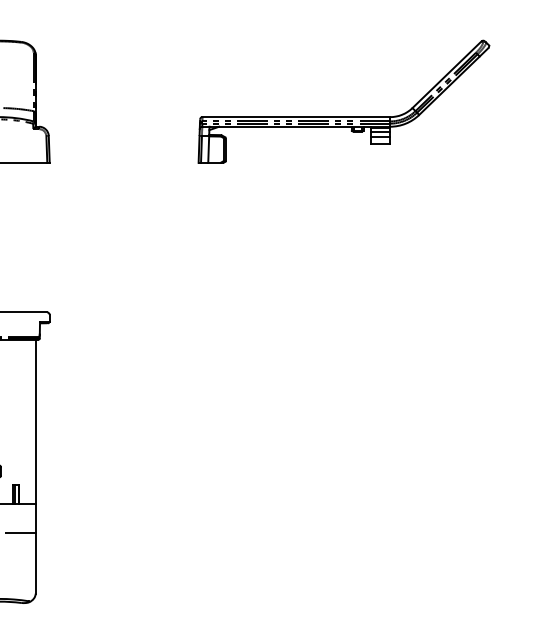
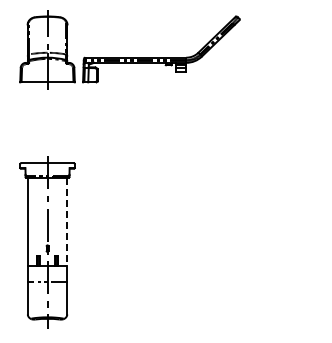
part: (344, 116) -> (161, 57), moved
line: (36, 422) -> (67, 222), solid -> dashed

